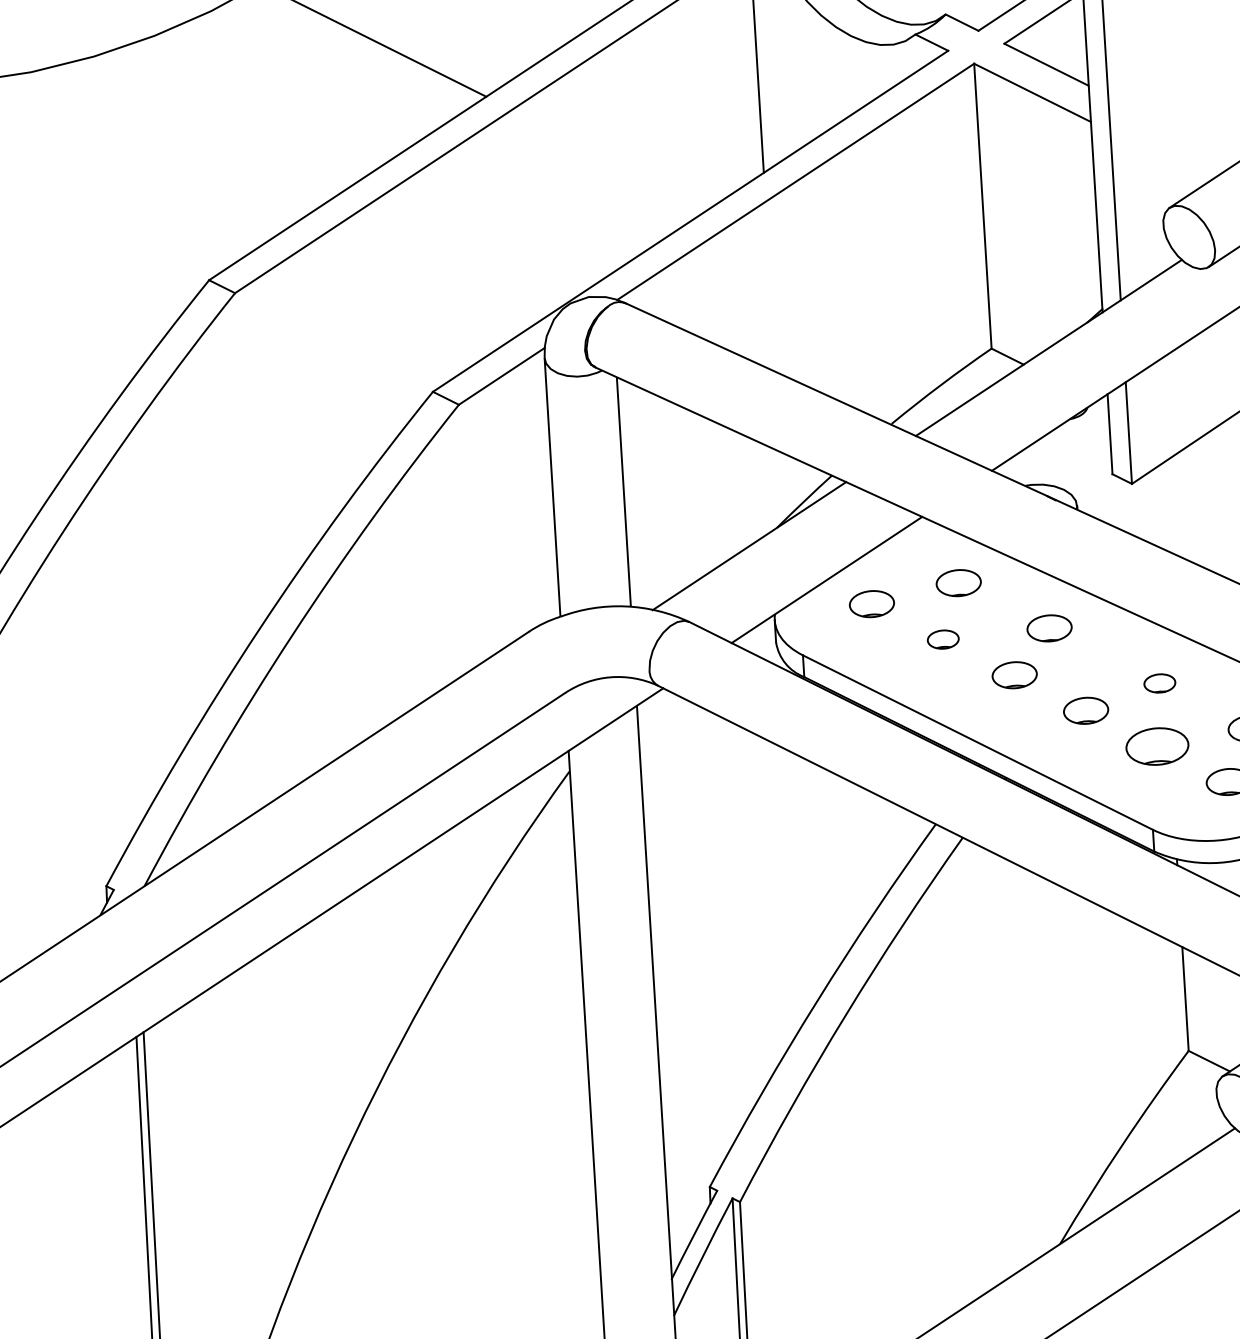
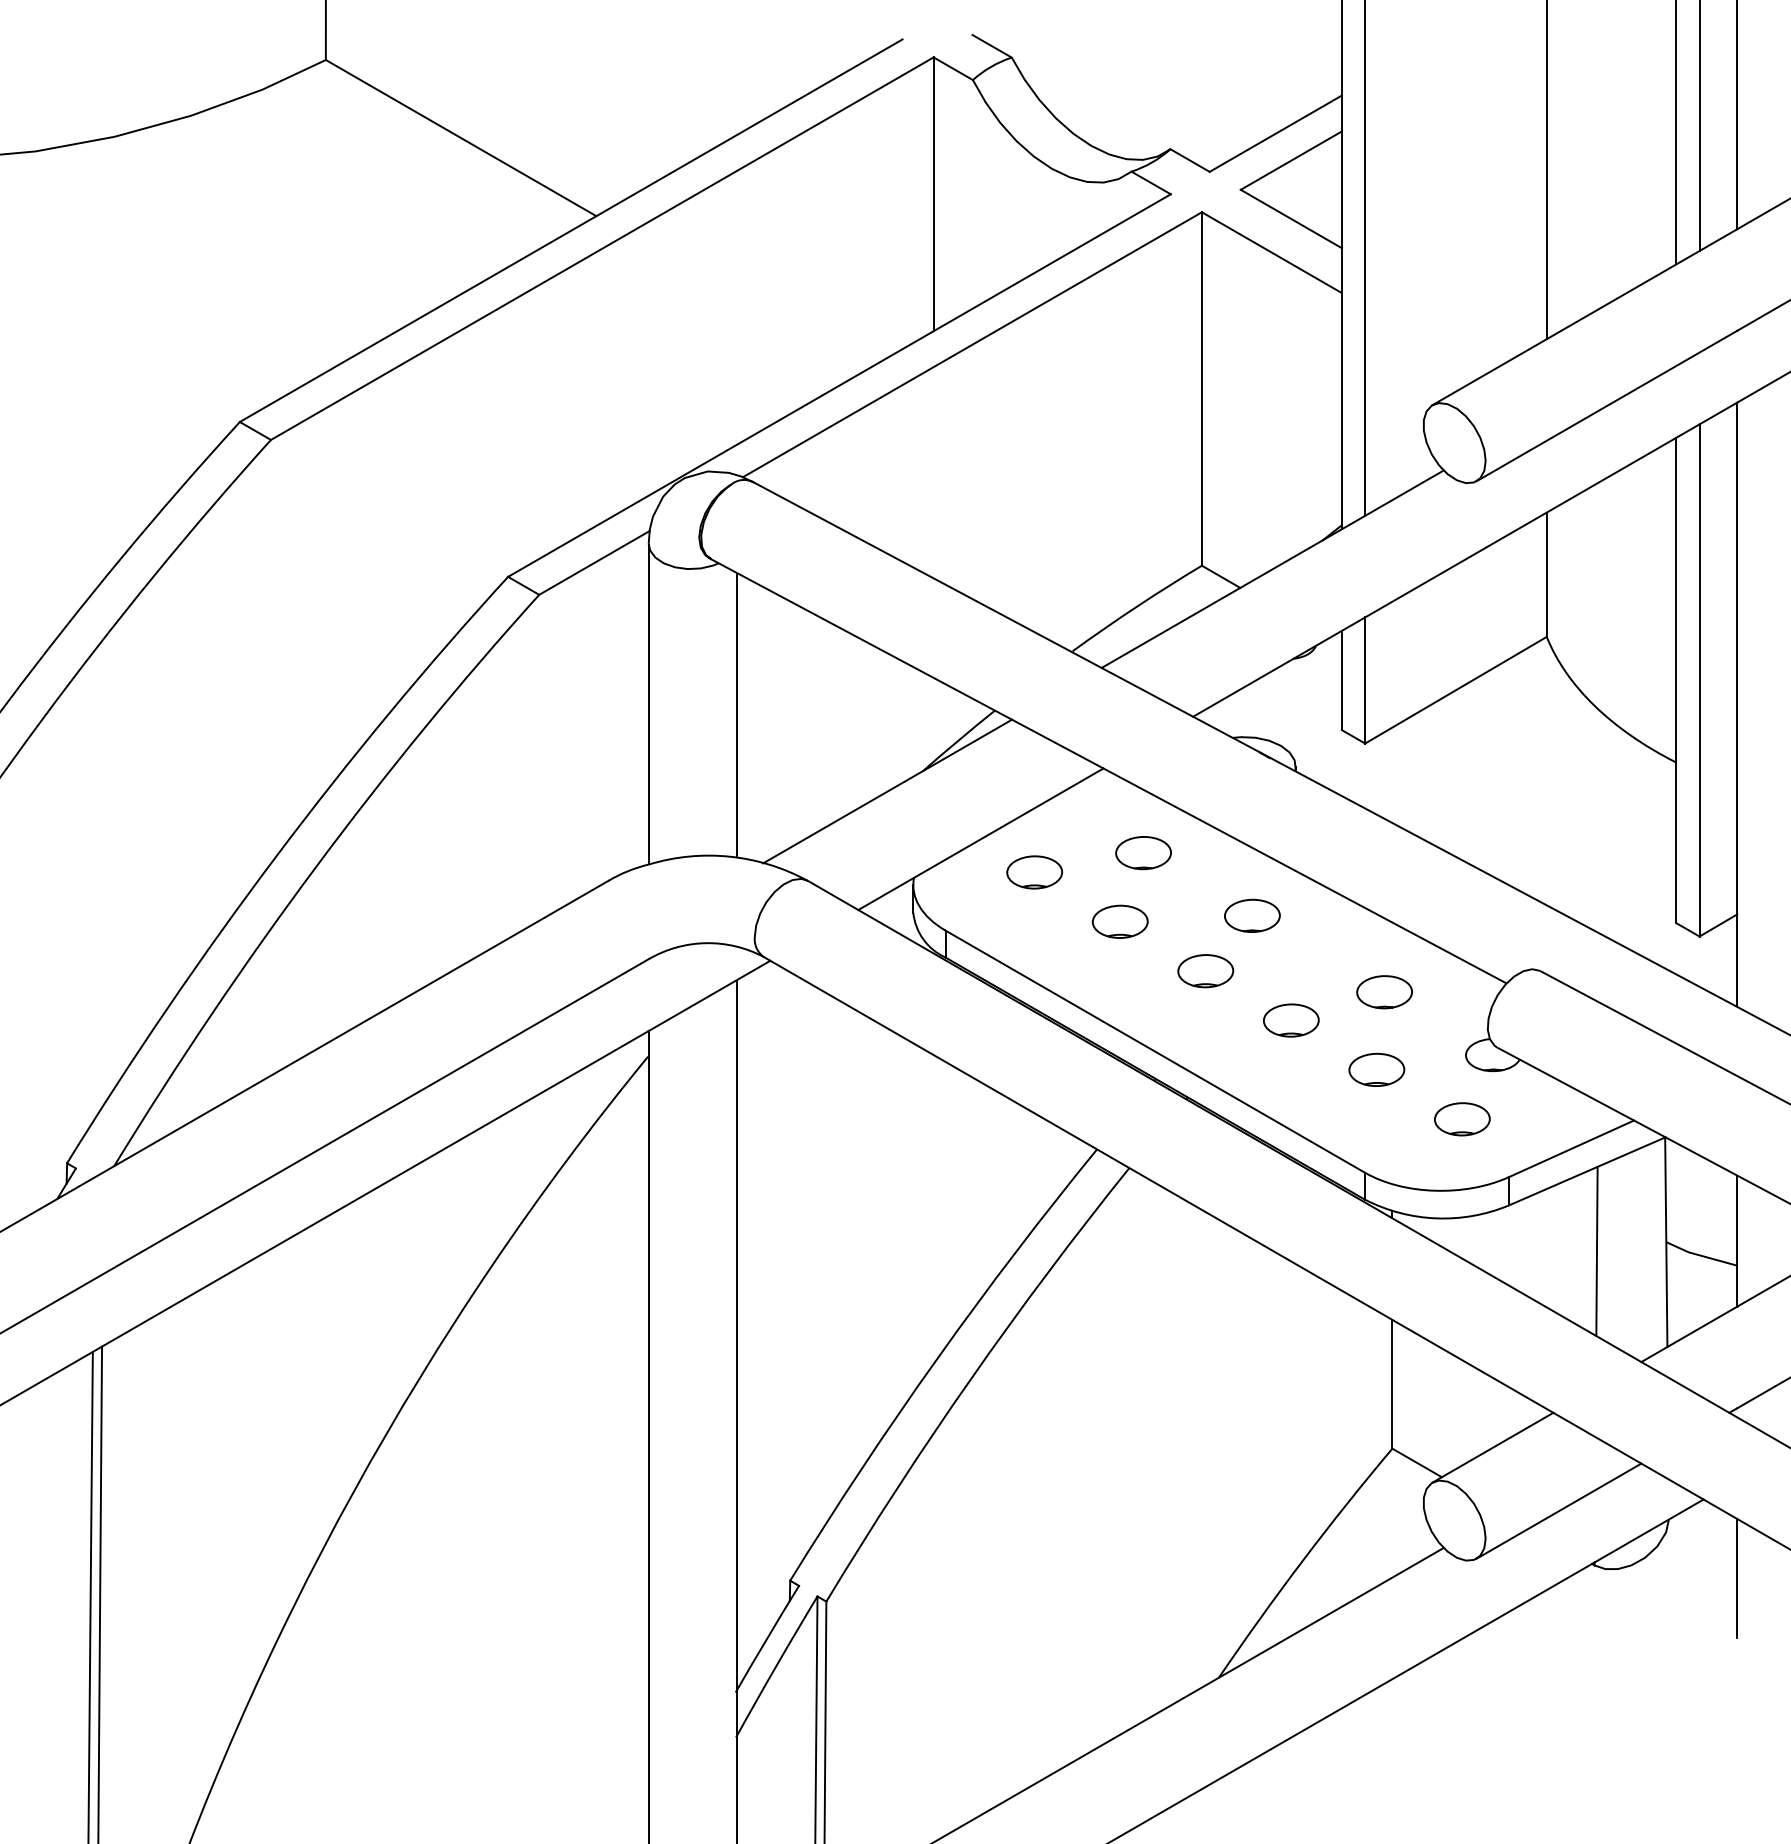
part: (942, 639) -> (1119, 921), size x1.43
part: (1159, 683) -> (1384, 992), size x1.43
part: (1157, 746) -> (1376, 1069), size x0.71

